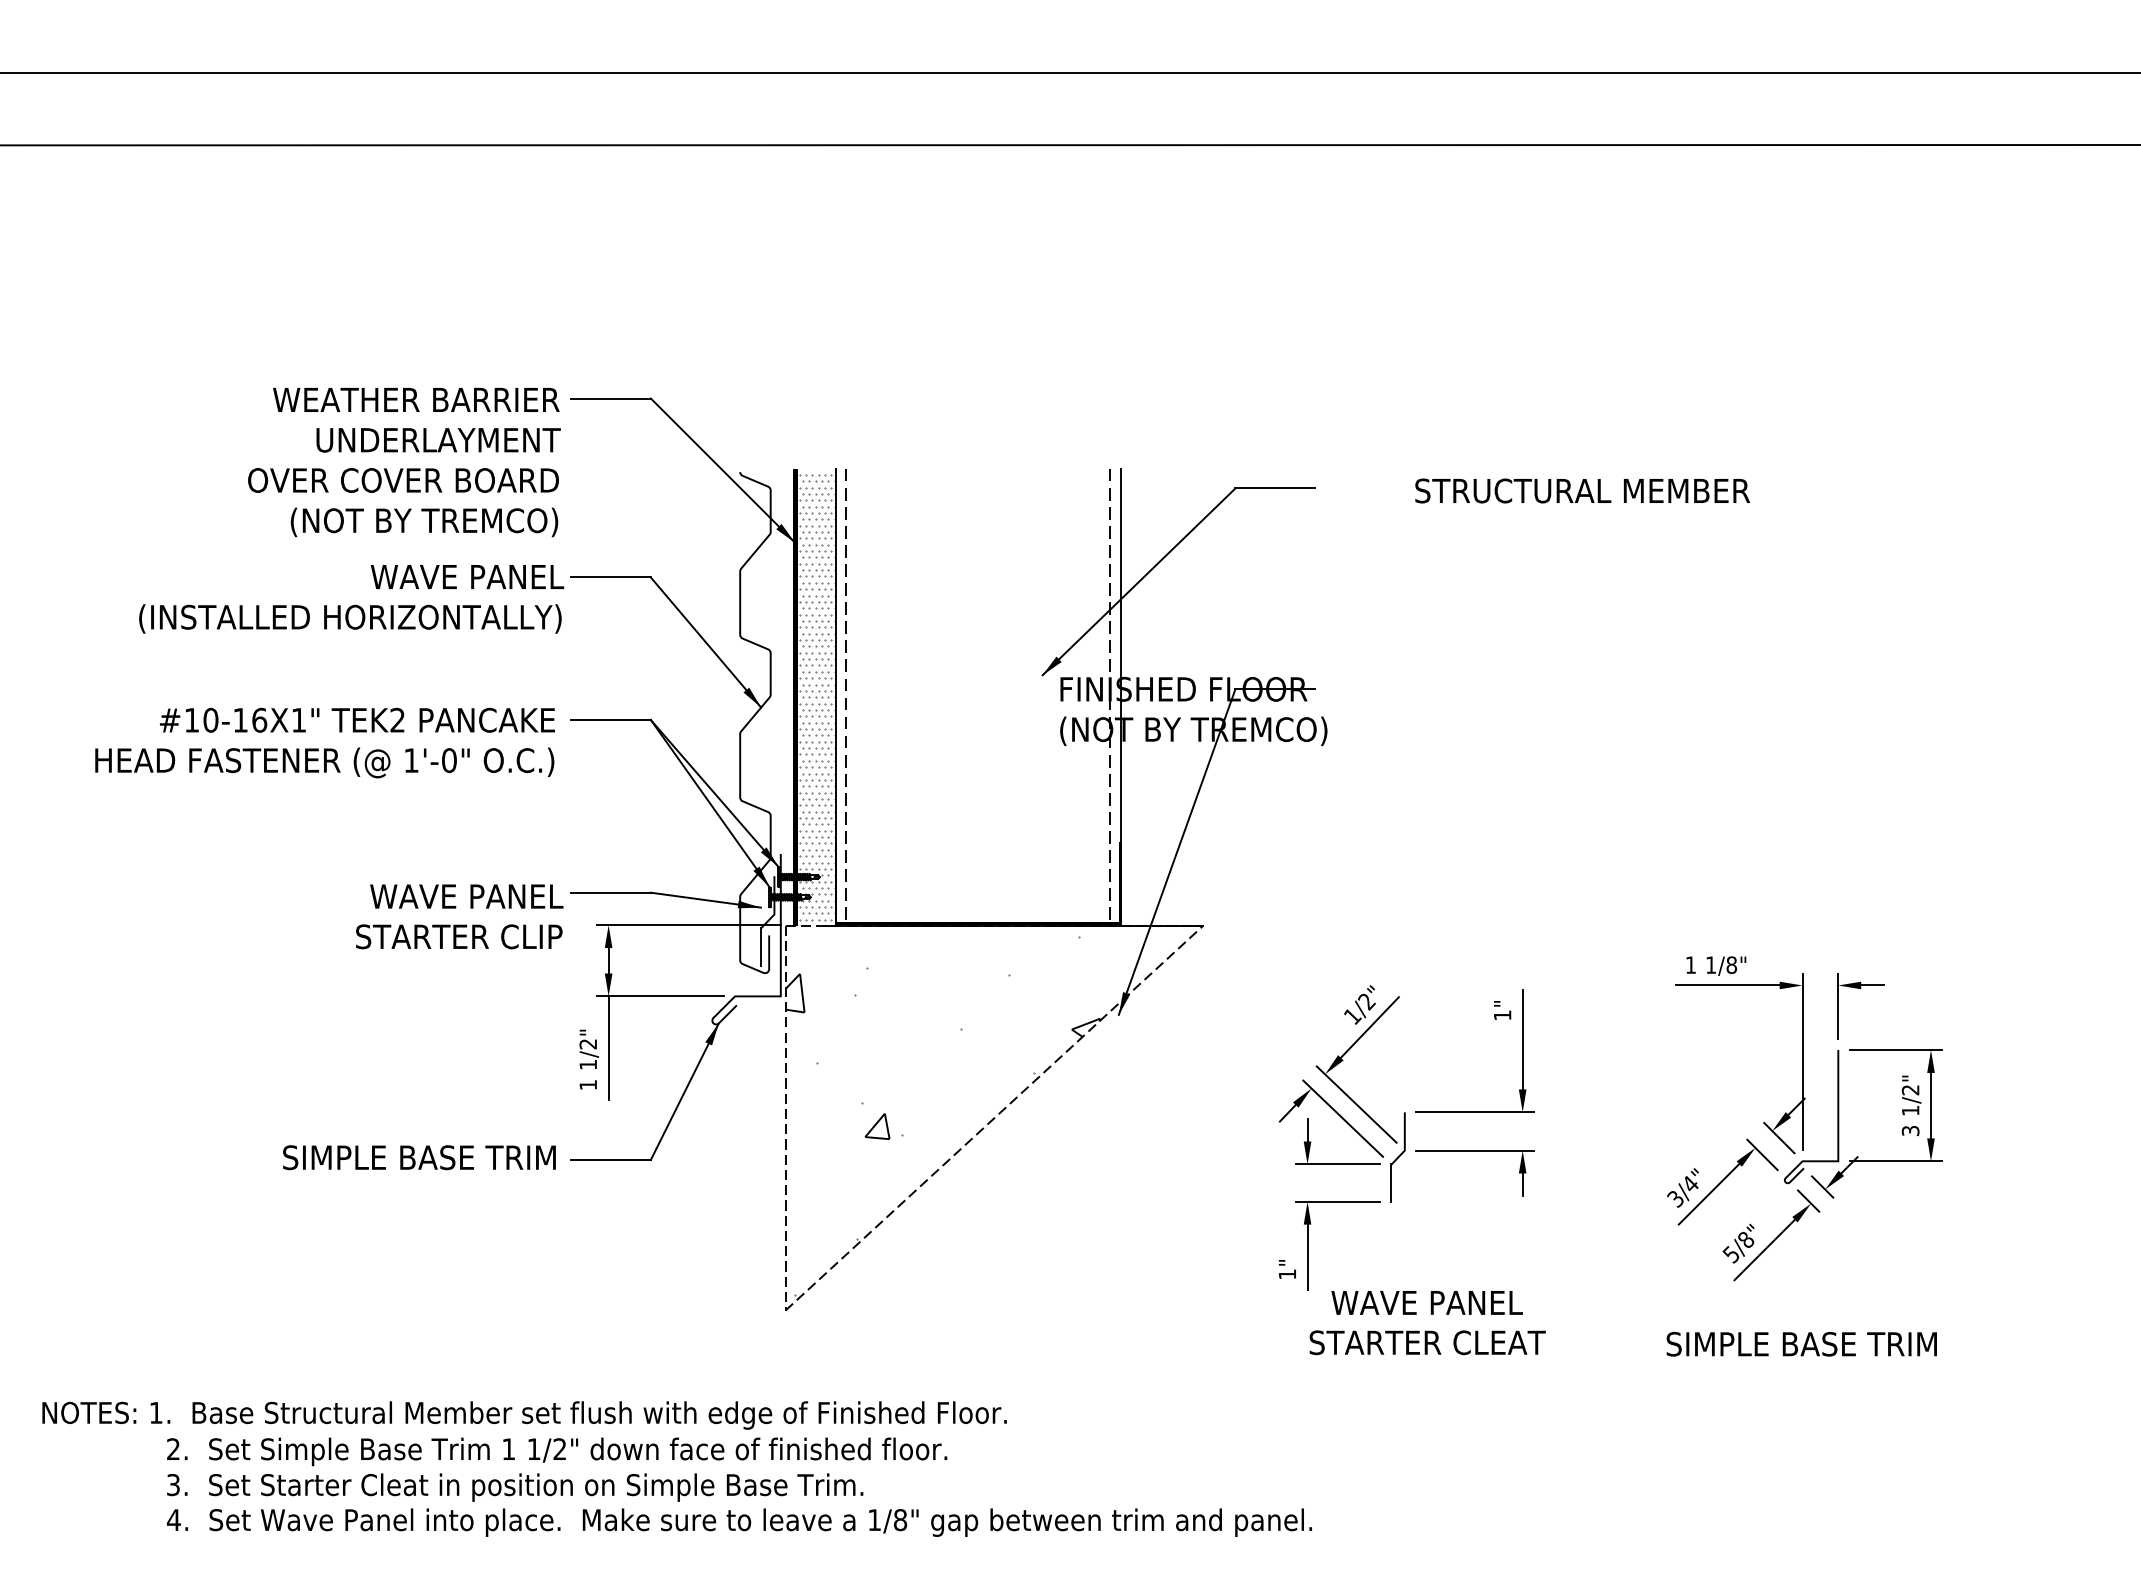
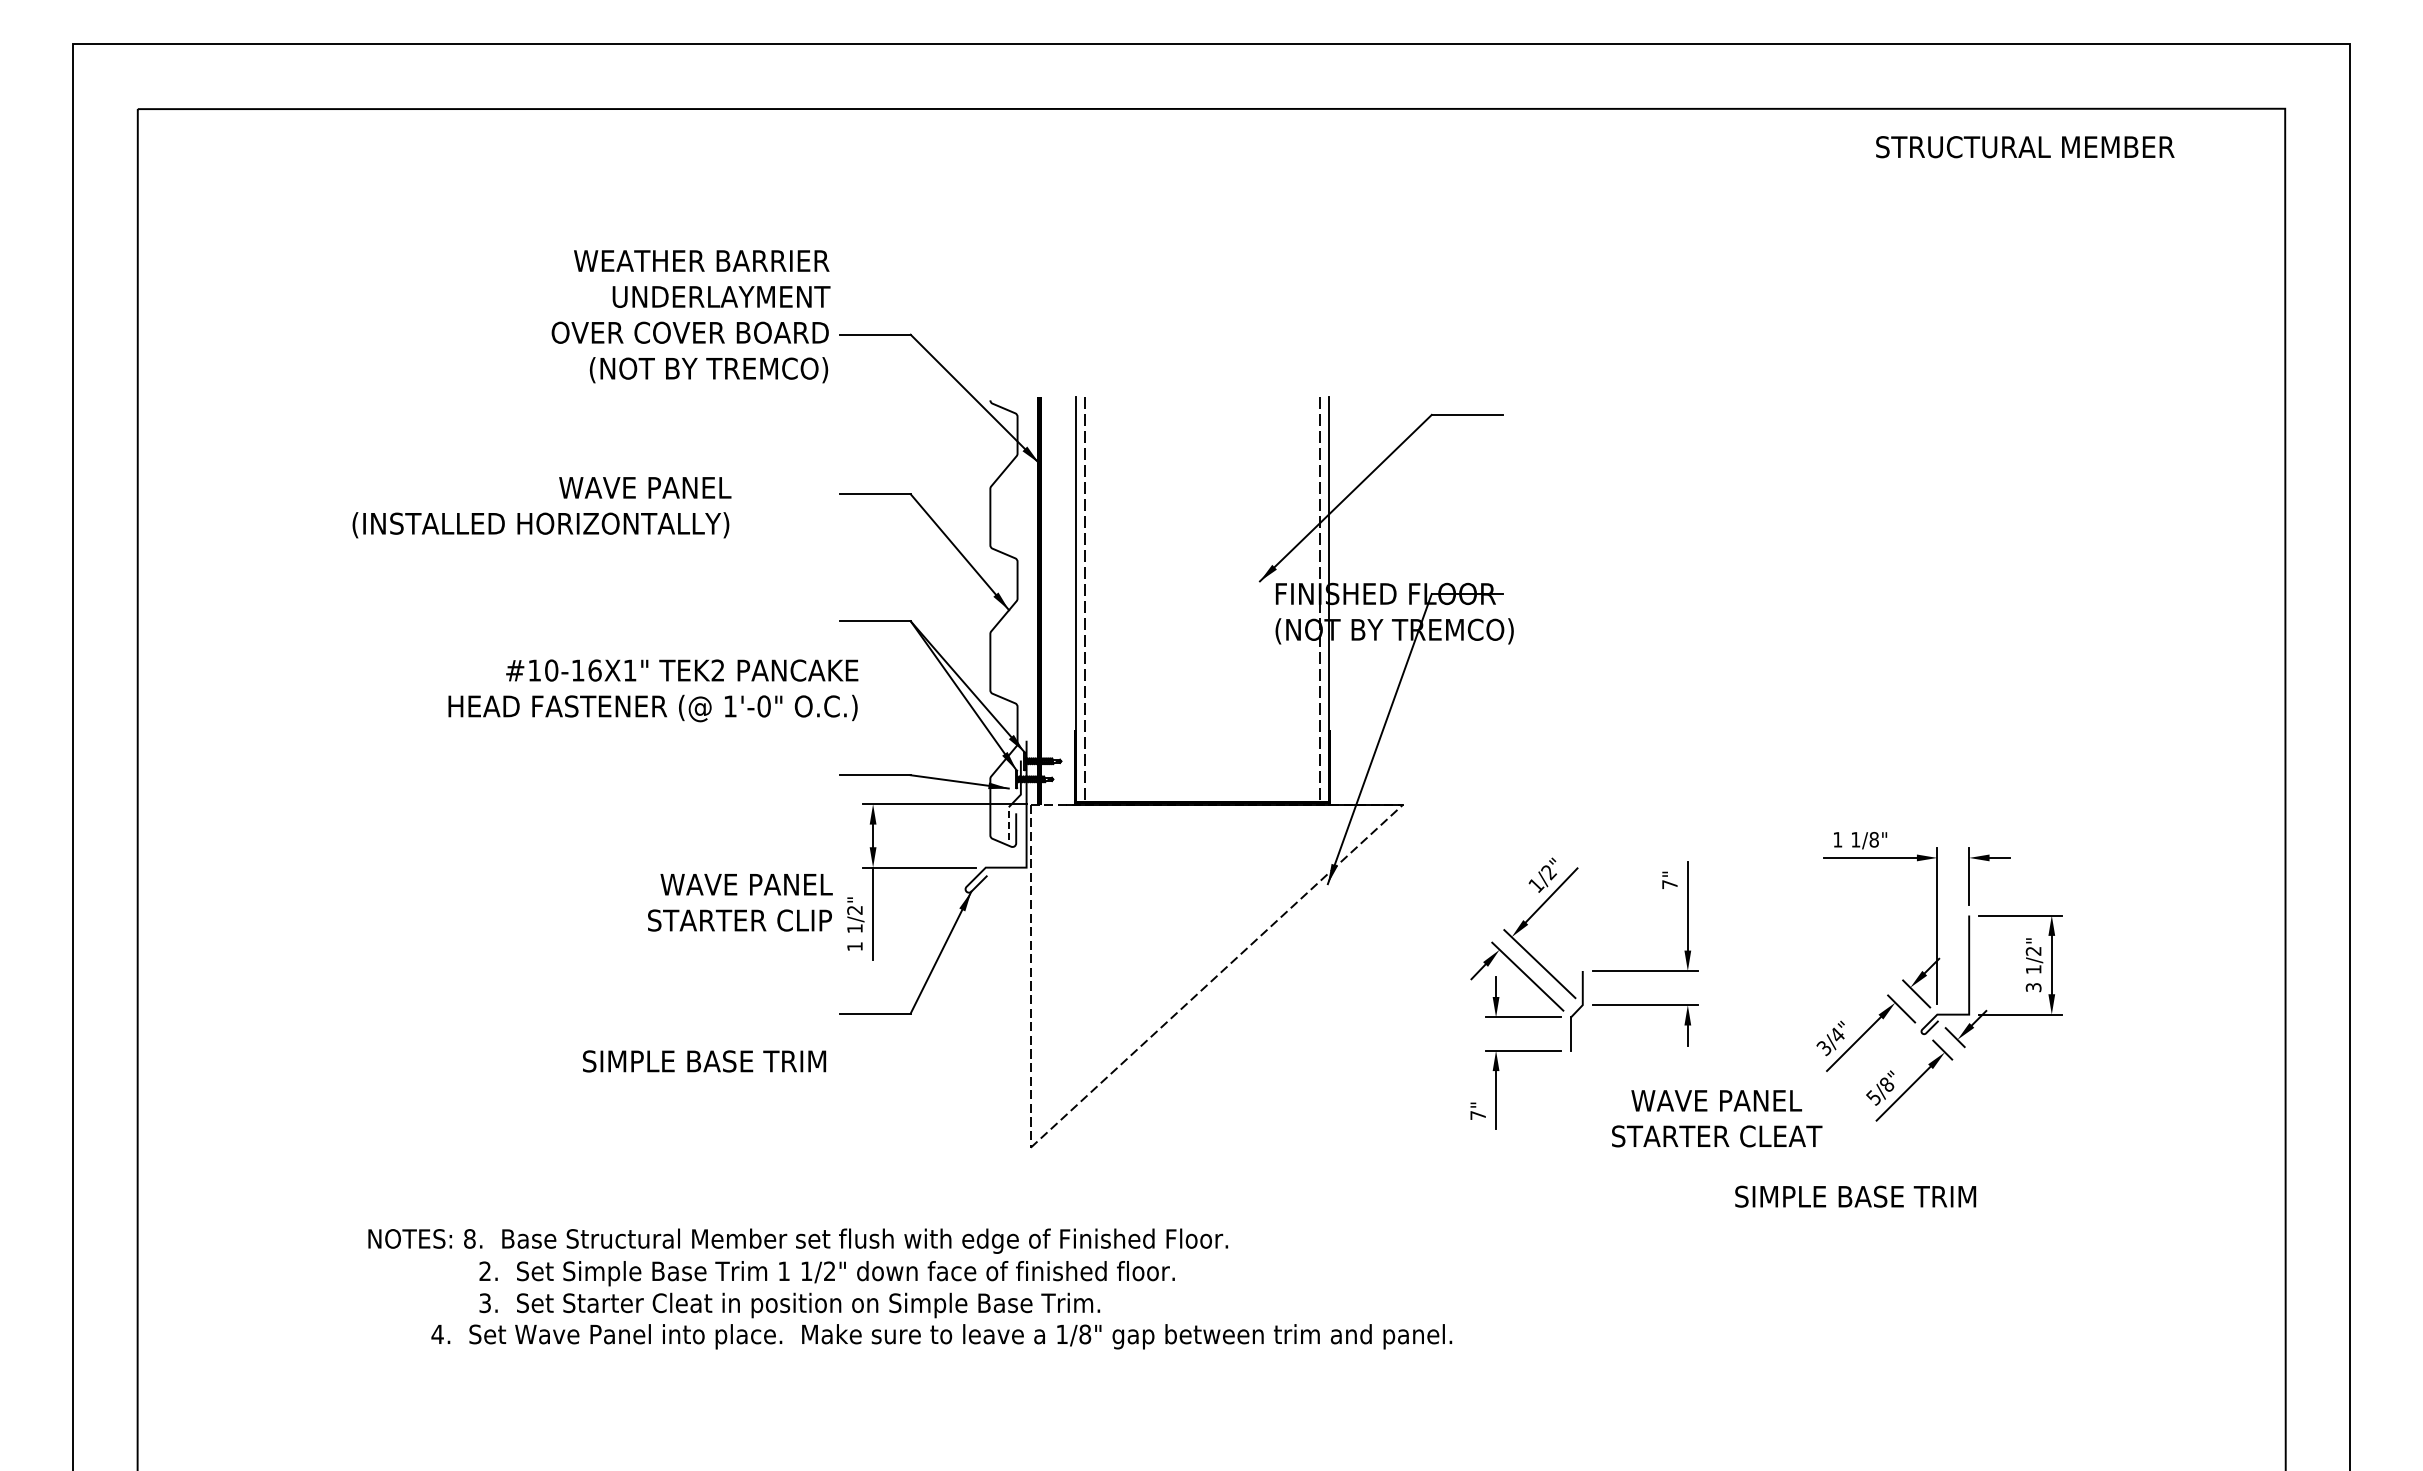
text: (403, 462) -> (690, 316), moved
text: (1582, 491) -> (2025, 147), moved
text: (351, 599) -> (541, 507), moved
hatch: (815, 696) -> (1057, 600), removed
text: (325, 742) -> (653, 690), moved
text: (459, 916) -> (740, 902), moved
line: (760, 946) -> (1008, 823), solid -> dashed
text: (1502, 1015) -> (1669, 884), 1" -> 7"
hatch: (942, 1116) -> (1170, 974), removed
text: (419, 1157) -> (704, 1061), moved
text: (1286, 1274) -> (1477, 1115), 1" -> 7"
text: (1428, 1322) -> (1717, 1118), moved
text: (1801, 1344) -> (1855, 1196), moved
text: (155, 1412) -> (469, 1238), 1. -> 8.
text: (739, 1522) -> (941, 1336), moved

